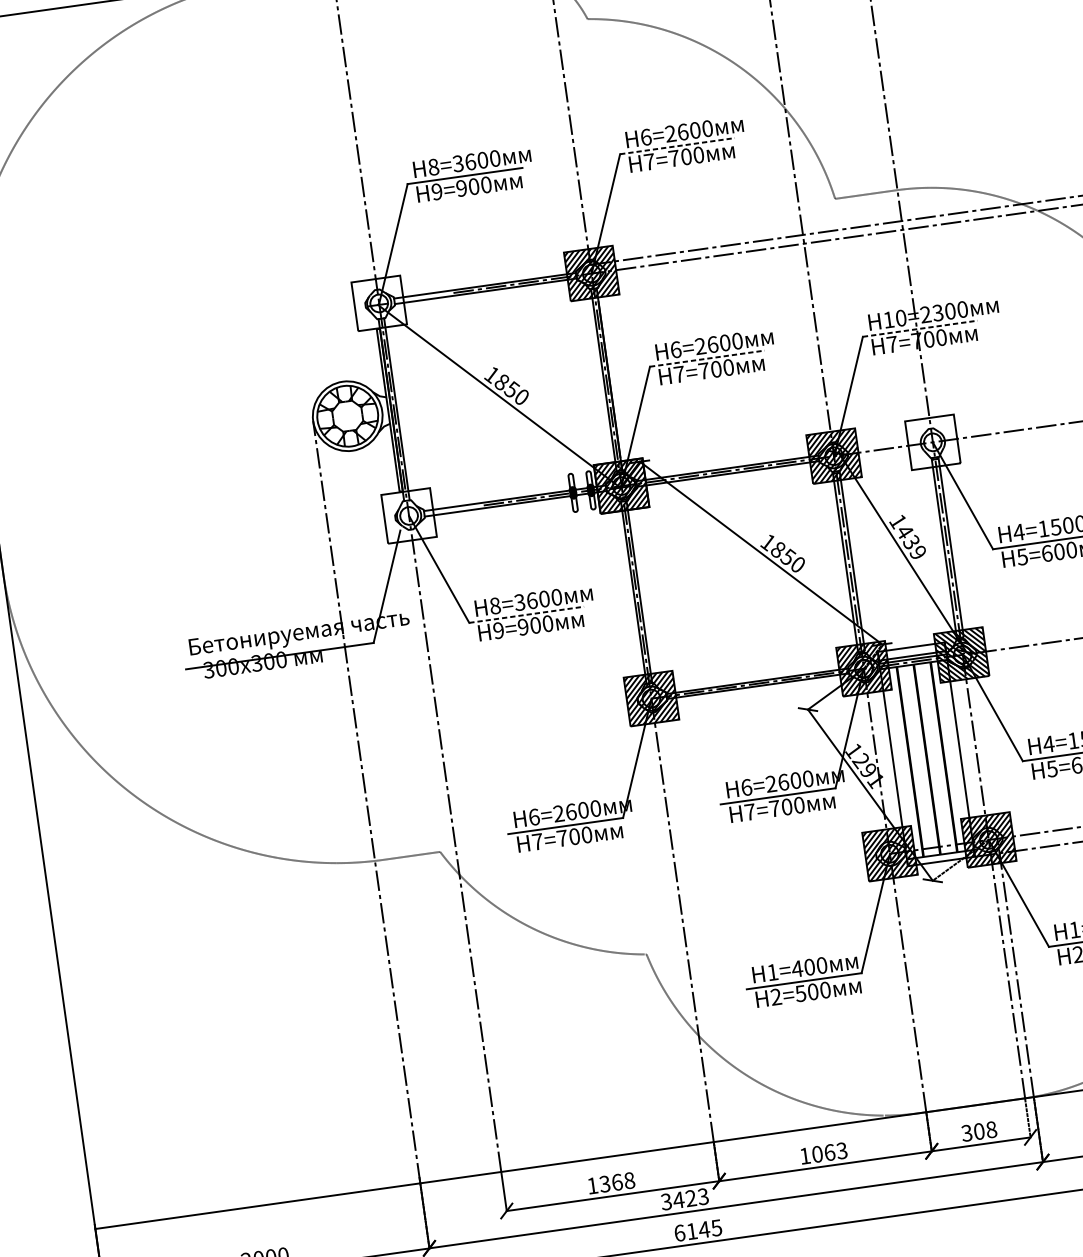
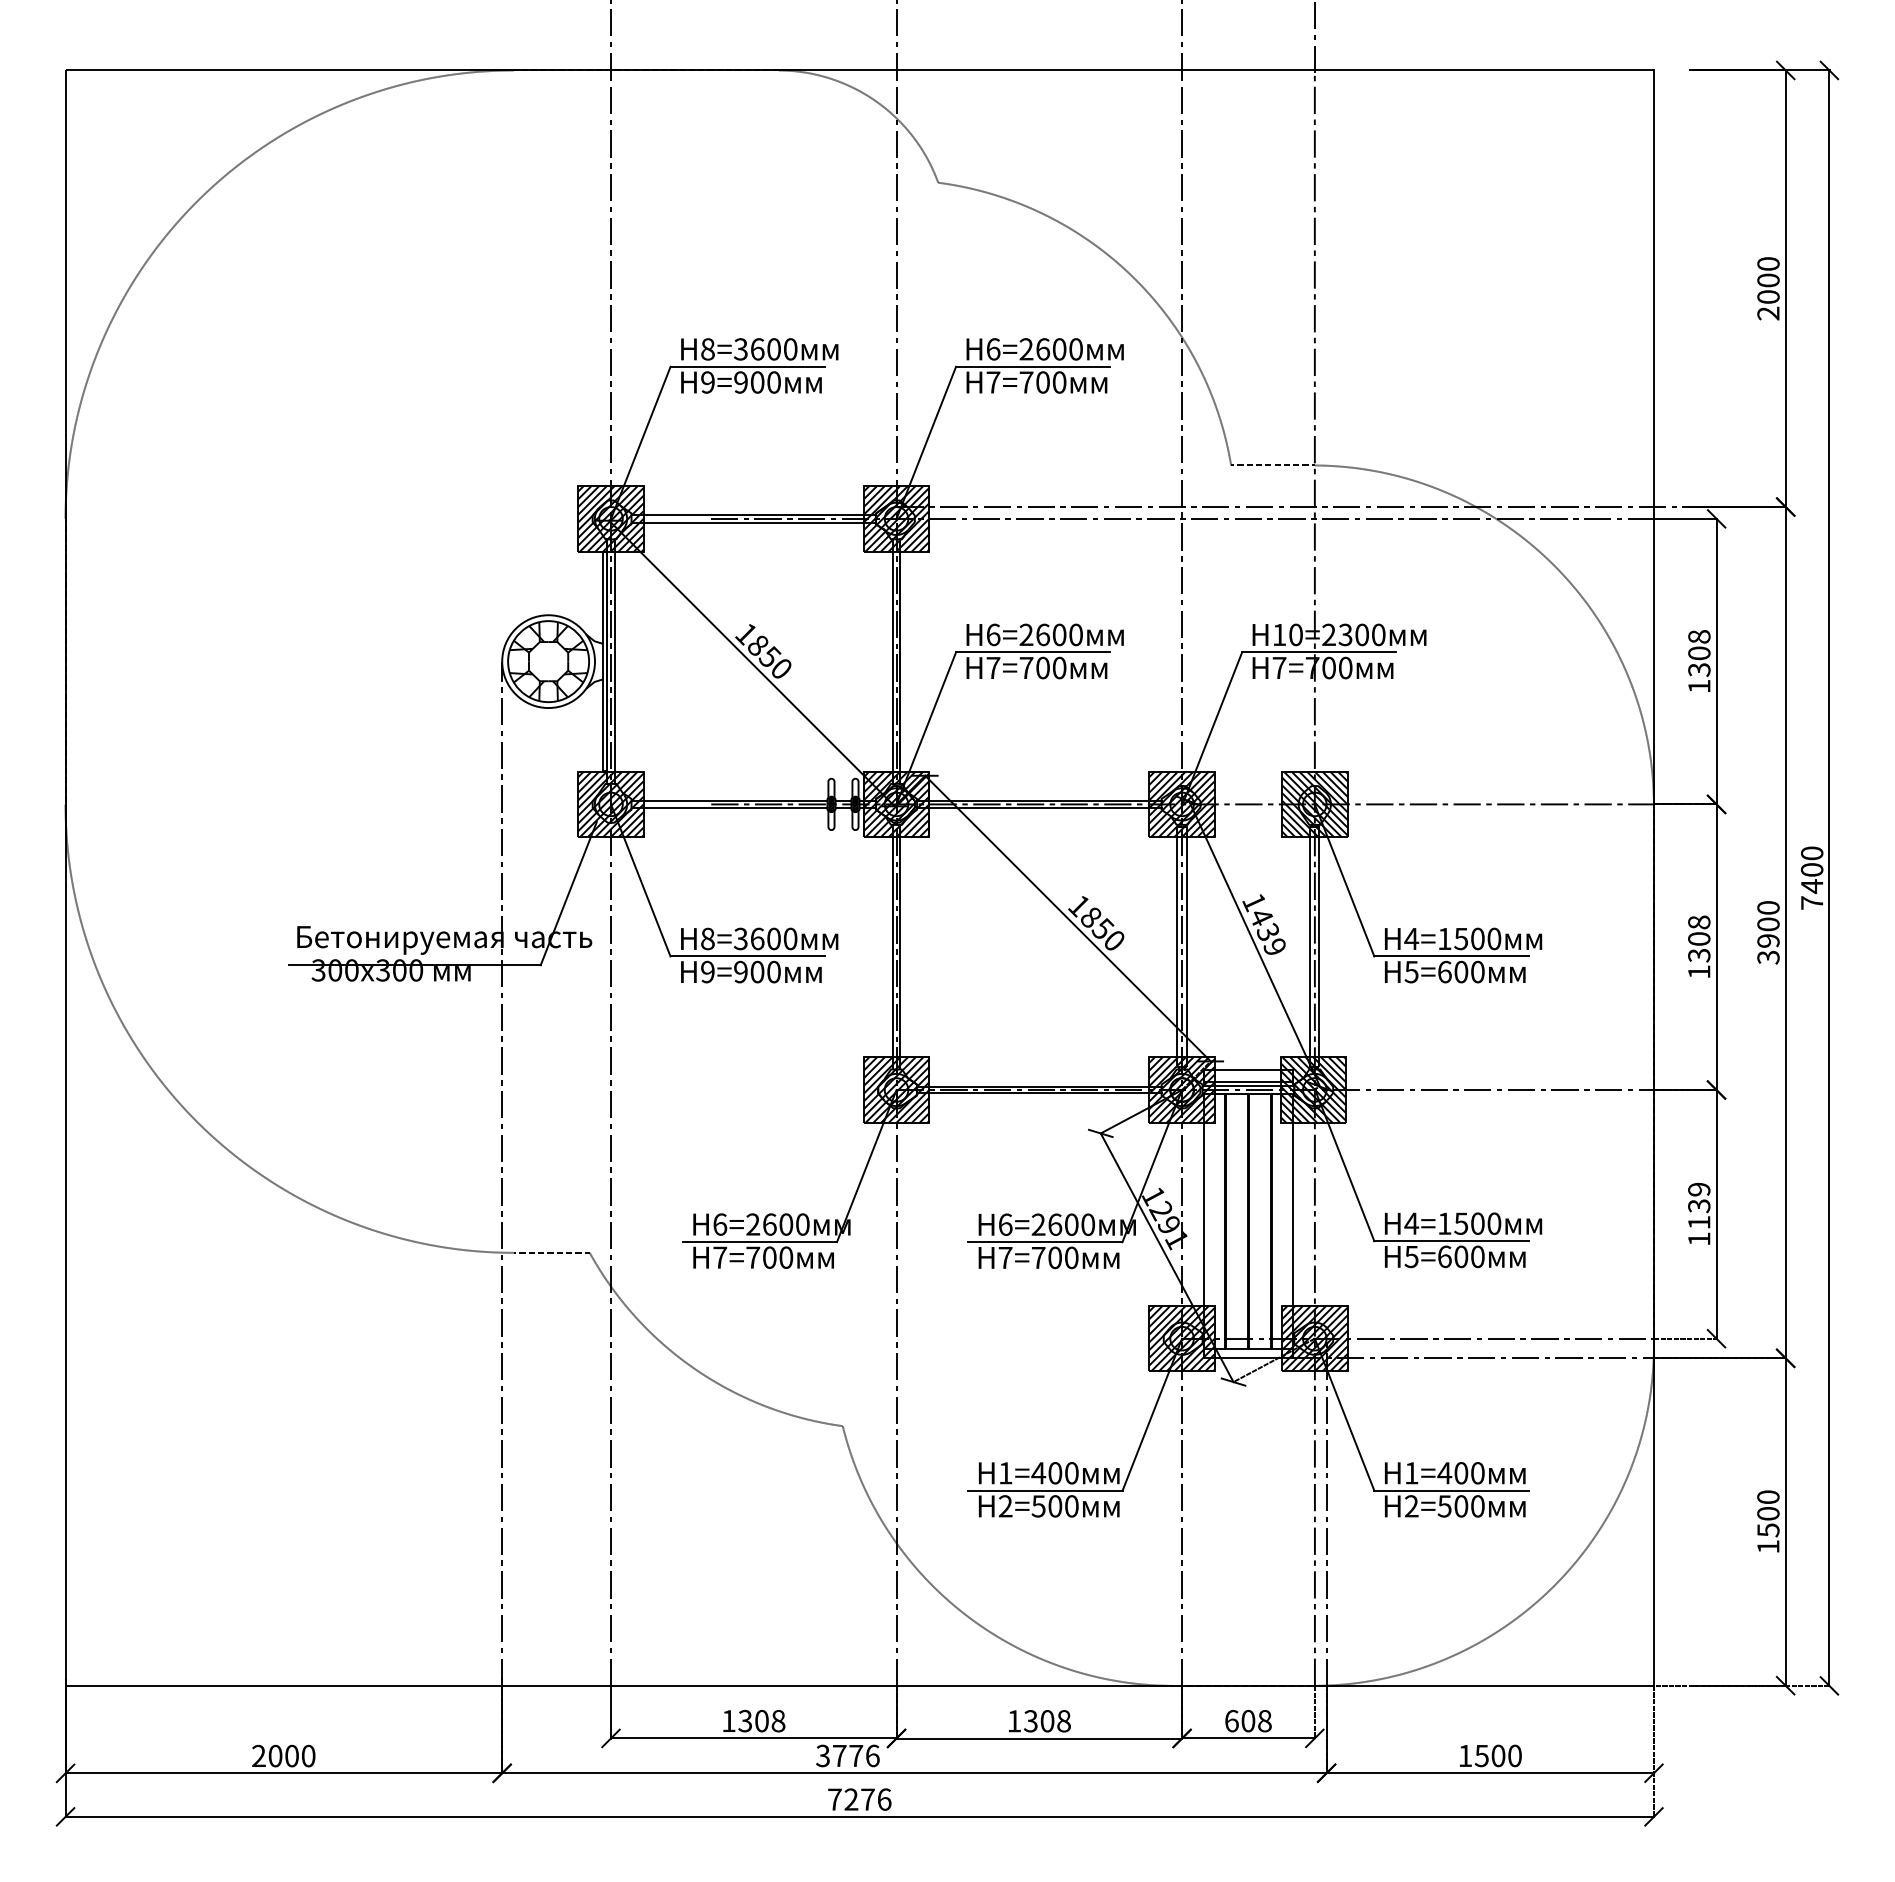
line: (677, 145) -> (1033, 366), dashed -> solid
hatch: (378, 303) -> (610, 518), added
line: (920, 328) -> (1319, 652), dashed -> solid
line: (707, 358) -> (1033, 652), dashed -> solid
hatch: (932, 442) -> (1314, 804), added
hatch: (408, 516) -> (610, 804), added
line: (527, 614) -> (748, 956), dashed -> solid
text: (966, 1132) -> (1231, 1720), 308 -> 608
text: (829, 1152) -> (1046, 1721), 1063 -> 1308
text: (616, 1181) -> (761, 1720), 1368 -> 1308
text: (690, 1198) -> (855, 1755), 3423 -> 3776
text: (698, 1230) -> (859, 1799), 6145 -> 7276

